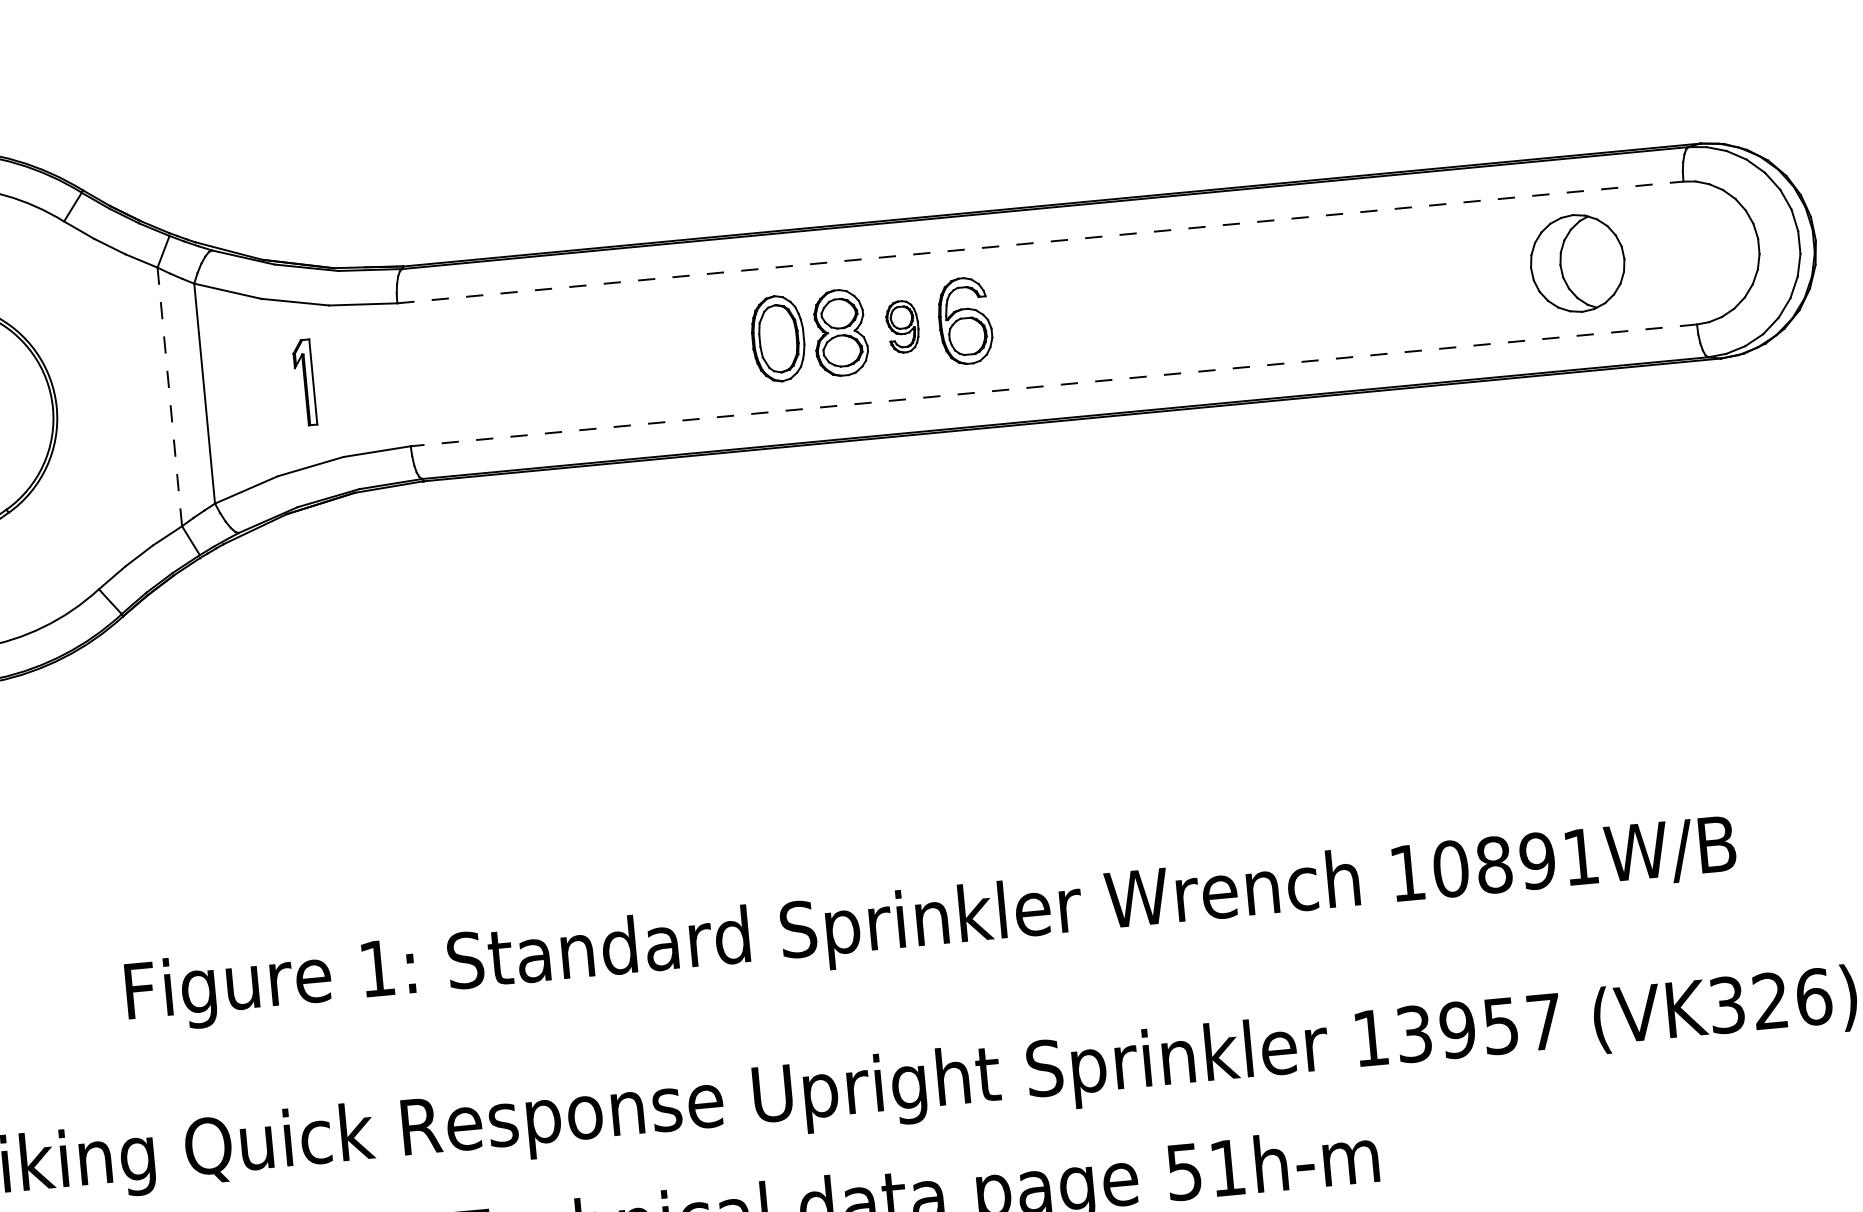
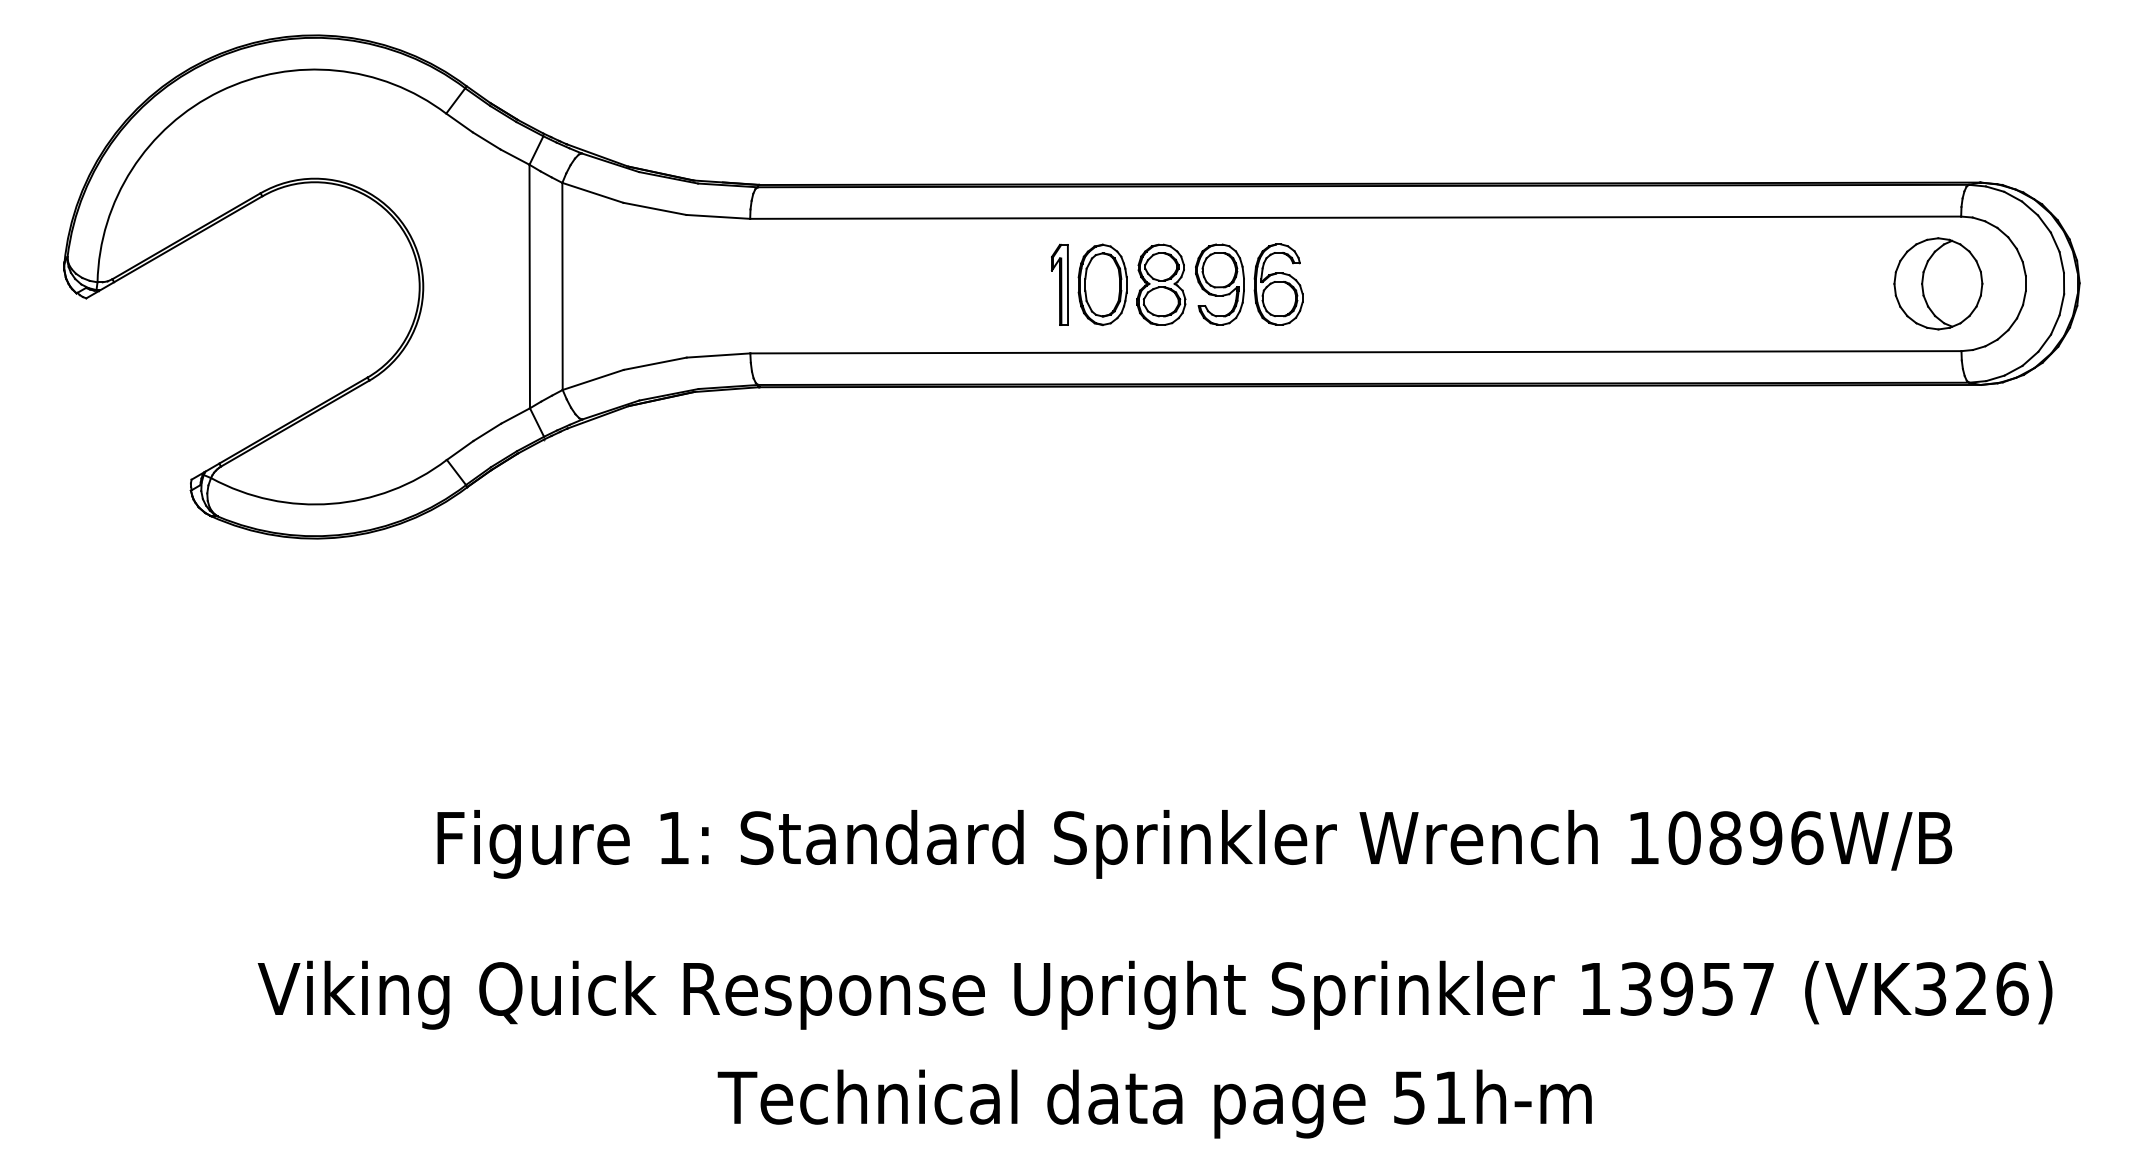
line: (1041, 242) -> (1356, 217), dashed -> solid
part: (1577, 263) -> (1938, 283), moved
part: (902, 326) -> (1219, 284), size x1.67
part: (304, 382) -> (1059, 284), moved
line: (1053, 385) -> (1355, 352), dashed -> solid
line: (169, 396) -> (529, 286), dashed -> solid
text: (1581, 856) -> (1807, 837), 10891W/B -> 10896W/B

